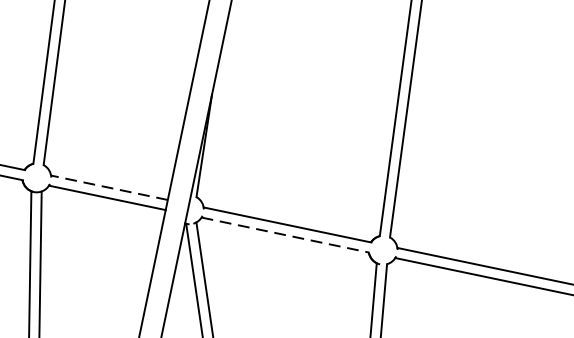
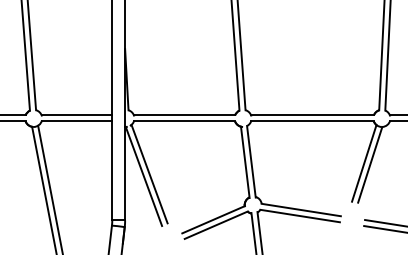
line: (108, 187) -> (76, 115), dashed -> solid
line: (285, 235) -> (184, 121), dashed -> solid

